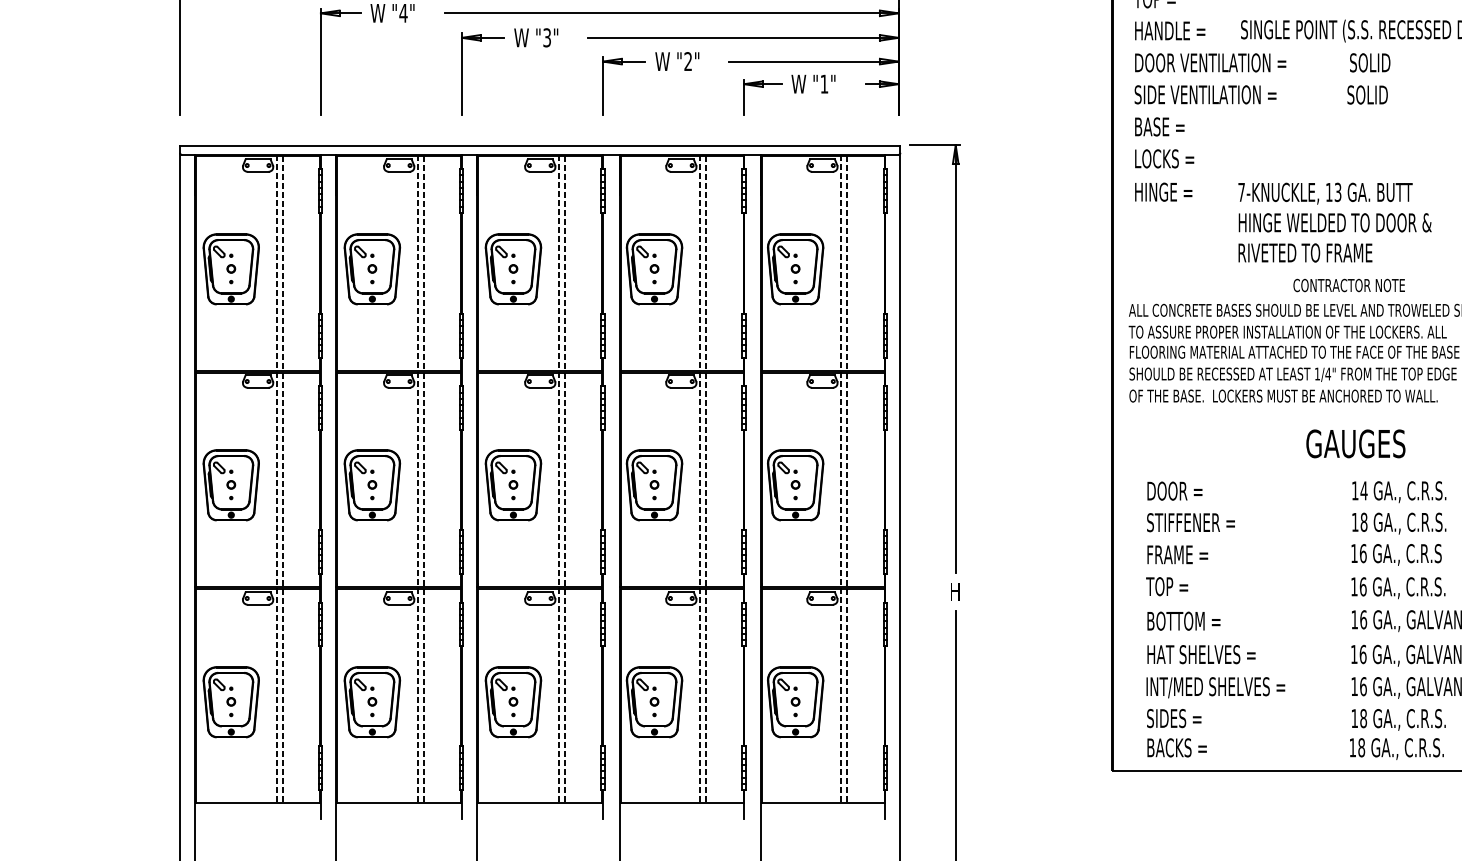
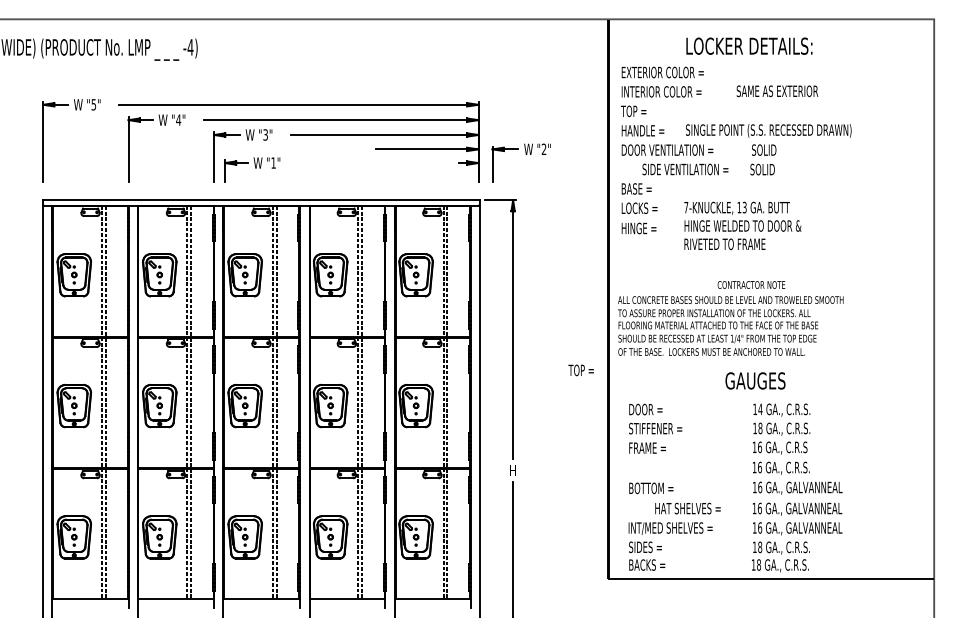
part: (657, 70) -> (525, 154), moved
part: (789, 94) -> (252, 169), moved
text: (1205, 94) -> (685, 169), moved
text: (1334, 221) -> (742, 225), moved
text: (1166, 586) -> (580, 370), moved
text: (1200, 654) -> (687, 508), moved

